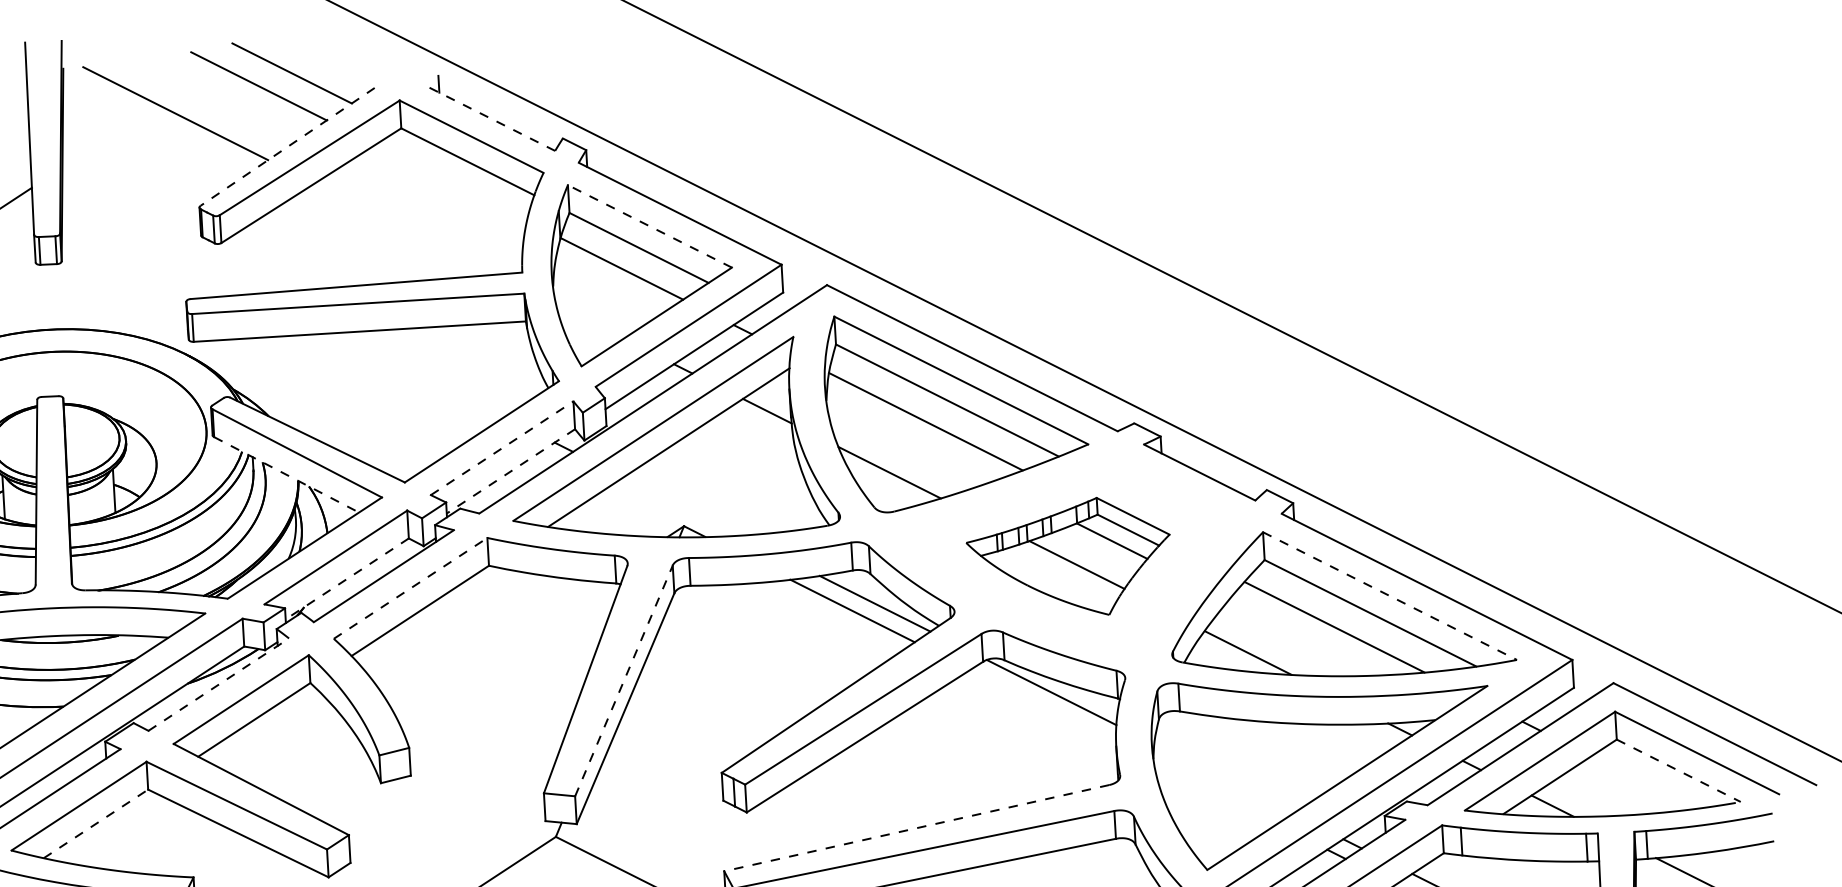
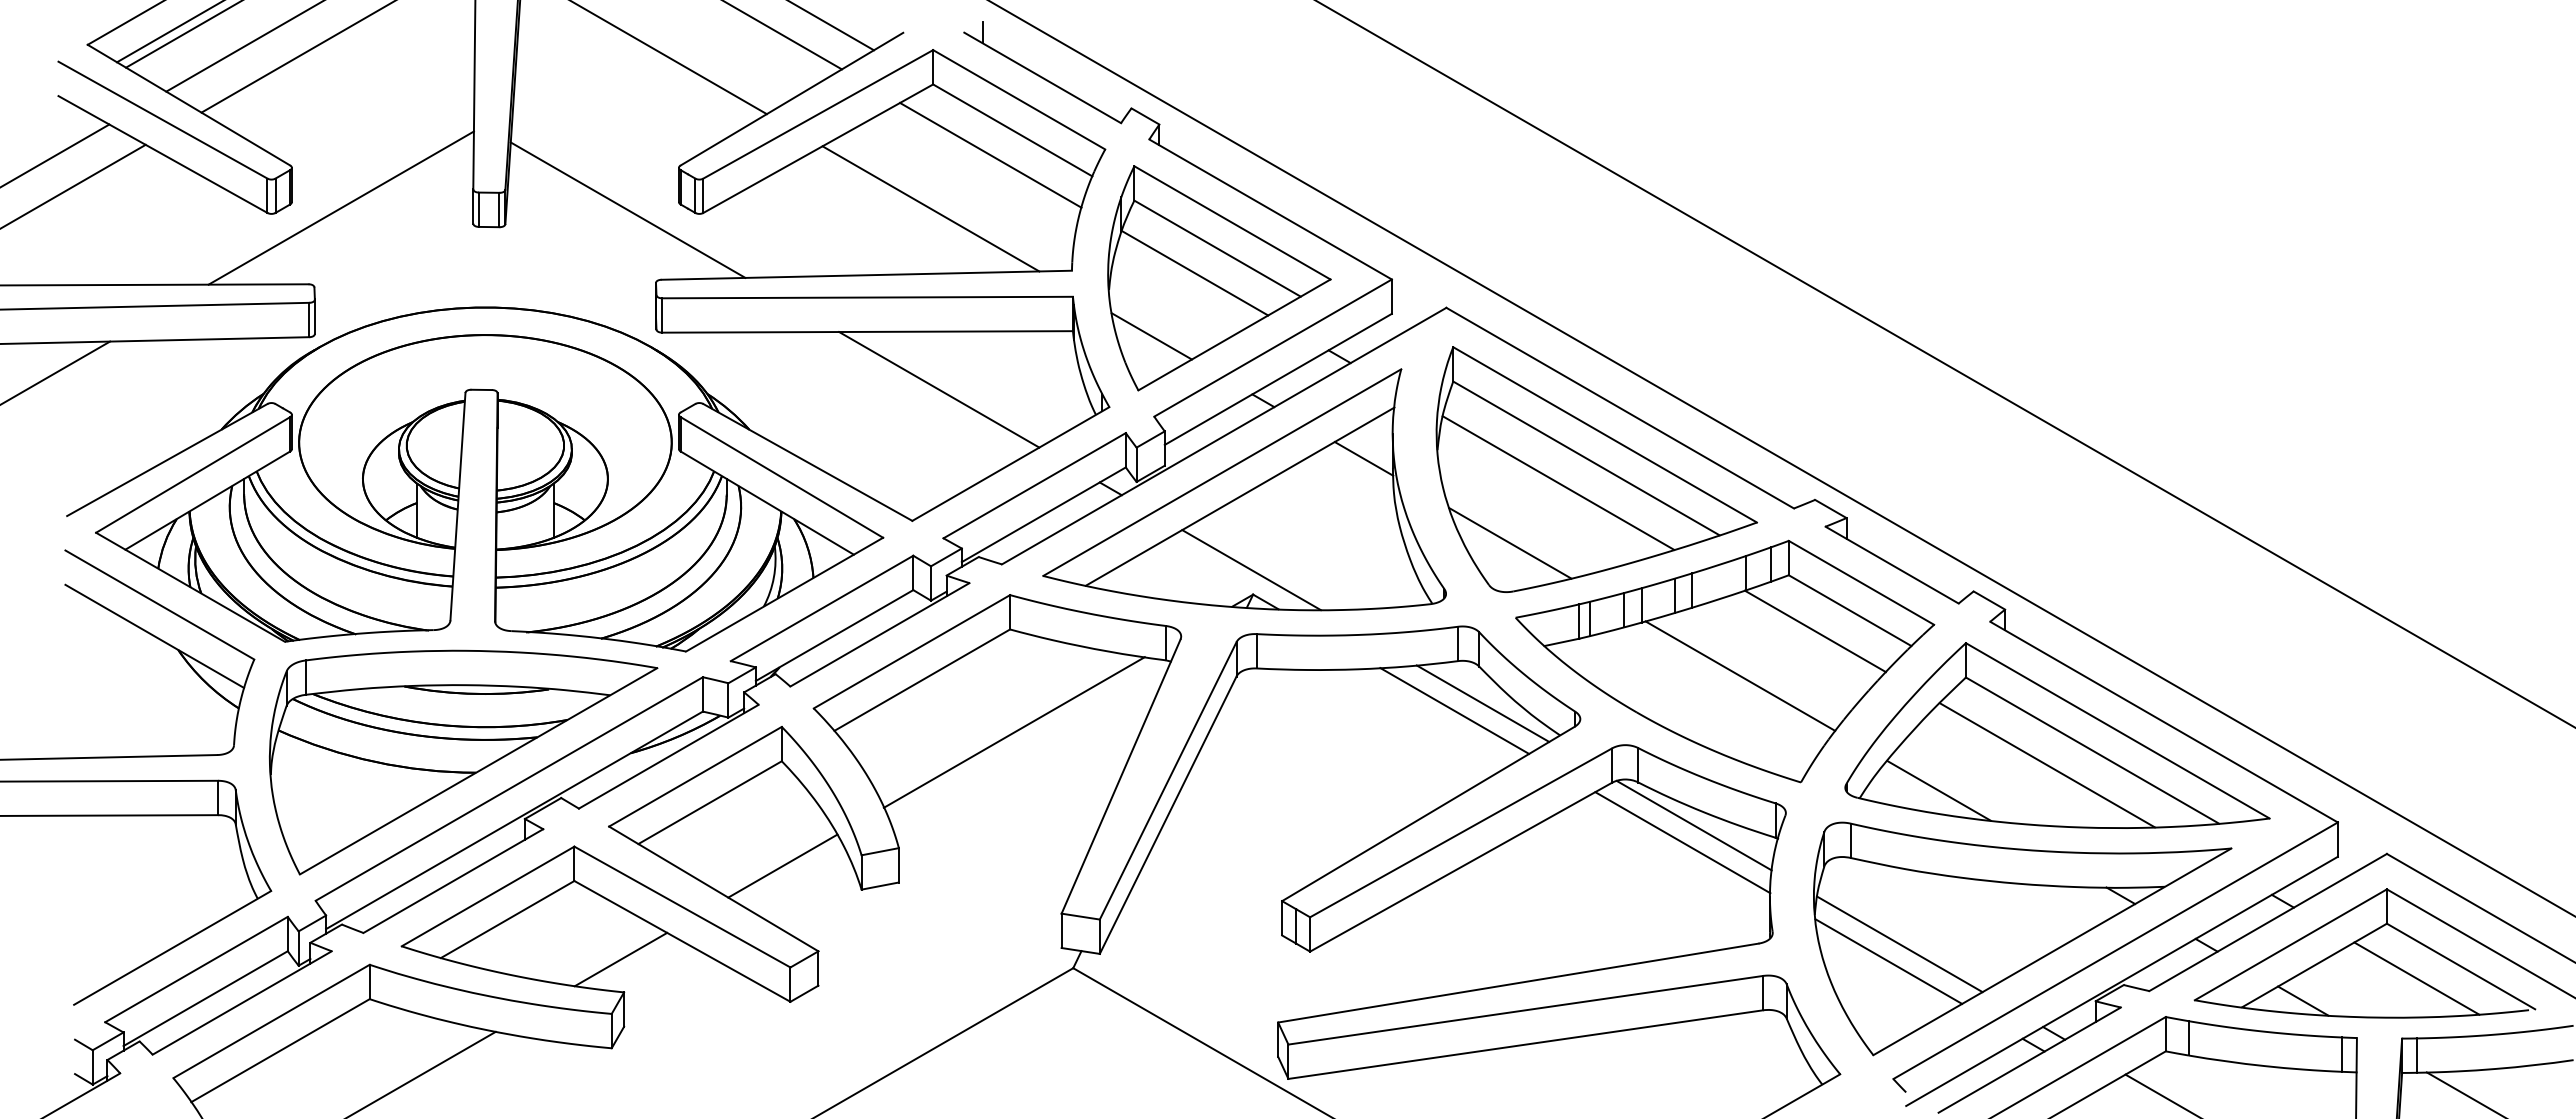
line: (489, 117) -> (1042, 77), dashed -> solid
line: (288, 147) -> (792, 99), dashed -> solid
line: (450, 182) -> (990, 154), added
line: (649, 226) -> (1232, 222), dashed -> solid
line: (404, 228) -> (930, 208), added
line: (159, 243) -> (627, 209), added
line: (589, 322) -> (1151, 336), added
line: (420, 374) -> (939, 389), added
line: (502, 448) -> (1035, 485), dashed -> solid
line: (510, 471) -> (1043, 514), dashed -> solid
line: (286, 475) -> (767, 503), dashed -> solid
line: (681, 506) -> (1251, 570), added
part: (1069, 558) -> (1725, 661), size x1.67
line: (347, 578) -> (834, 635), dashed -> solid
line: (411, 588) -> (912, 651), dashed -> solid
line: (1390, 596) -> (2118, 731), dashed -> solid
line: (496, 648) -> (1013, 732), added
line: (624, 680) -> (1168, 780), dashed -> solid
line: (218, 684) -> (668, 756), dashed -> solid
line: (1043, 706) -> (1682, 842), added
line: (315, 767) -> (782, 865), added
line: (1679, 770) -> (2461, 966), dashed -> solid
line: (1223, 779) -> (1899, 944), added
line: (1643, 782) -> (2416, 978), added
line: (1215, 793) -> (1888, 961), added
line: (96, 823) -> (508, 919), dashed -> solid
line: (916, 828) -> (1517, 983), dashed -> solid
line: (189, 850) -> (620, 959), added

